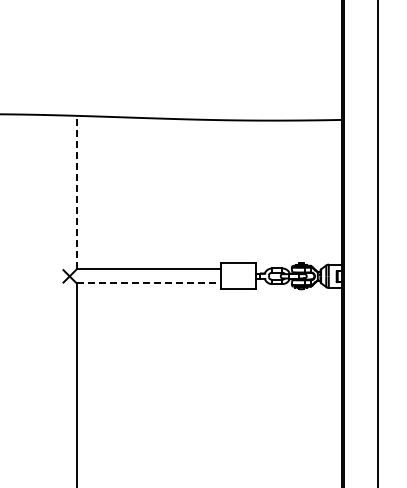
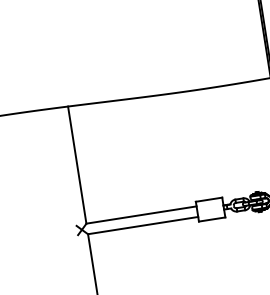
line: (76, 192) -> (77, 165), dashed -> solid
line: (149, 283) -> (143, 225), dashed -> solid

